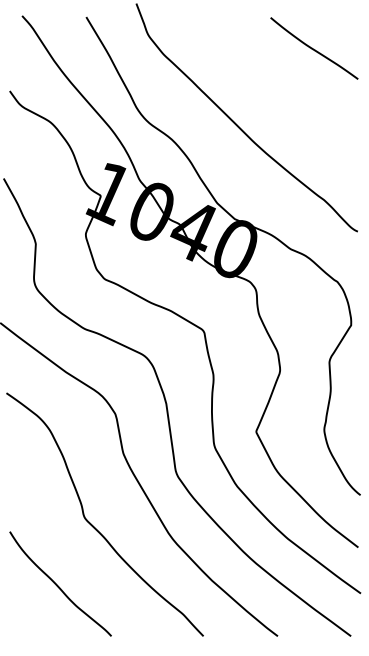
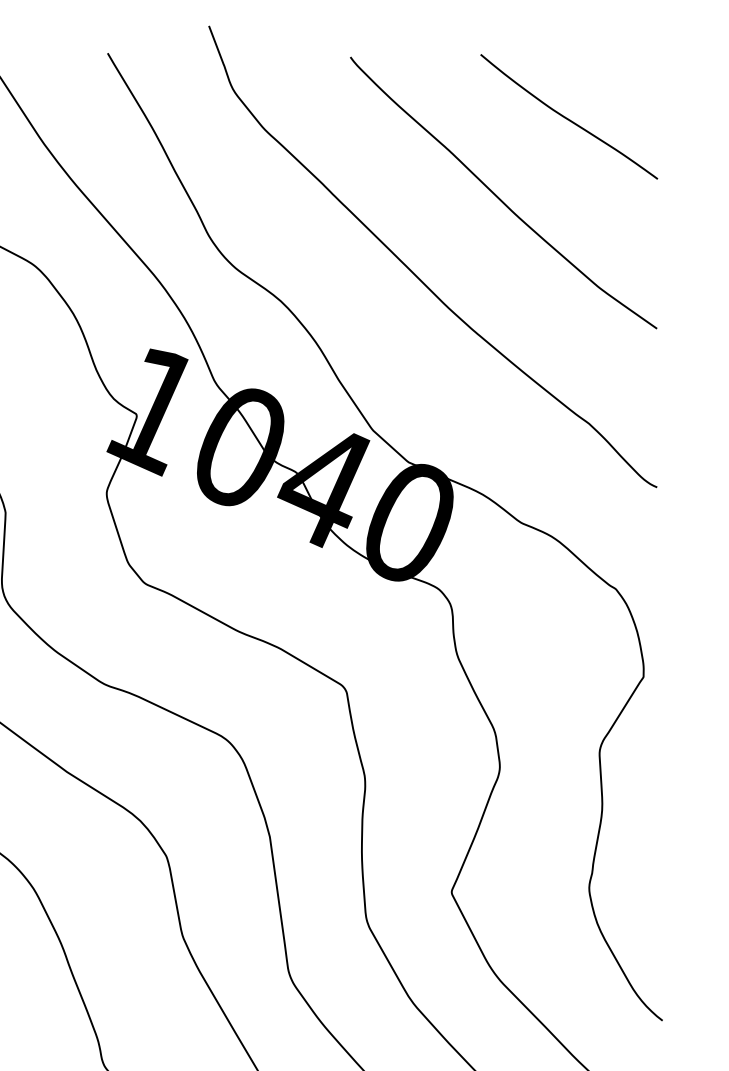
curve: (279, 87) -> (498, 195), added

